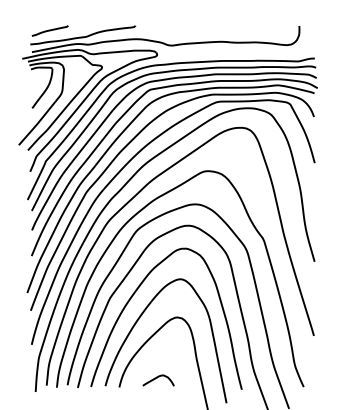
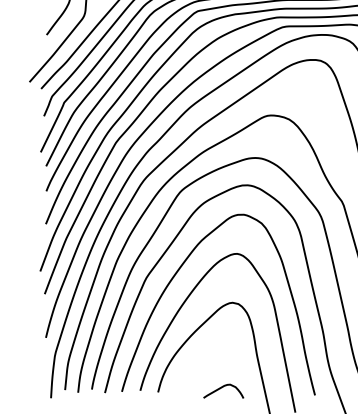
curve: (157, 378) -> (222, 388), moved

